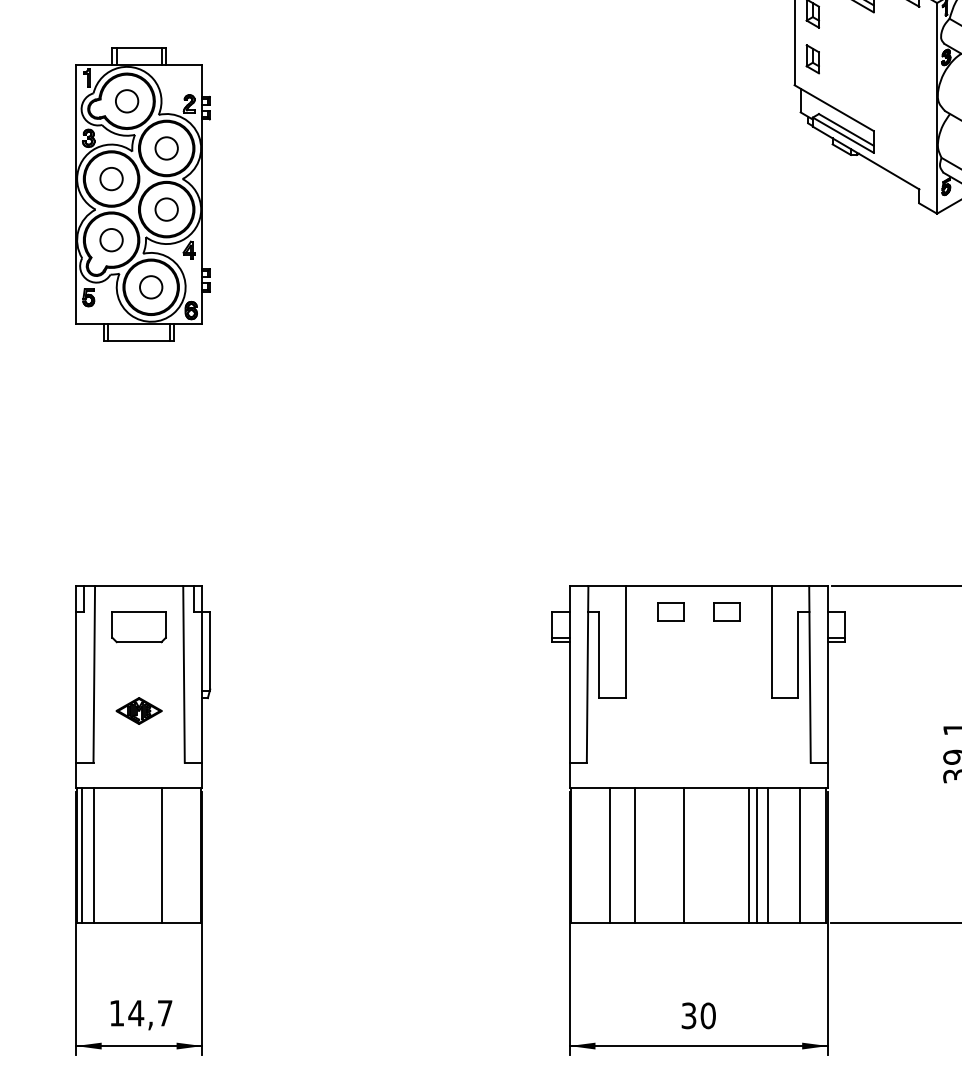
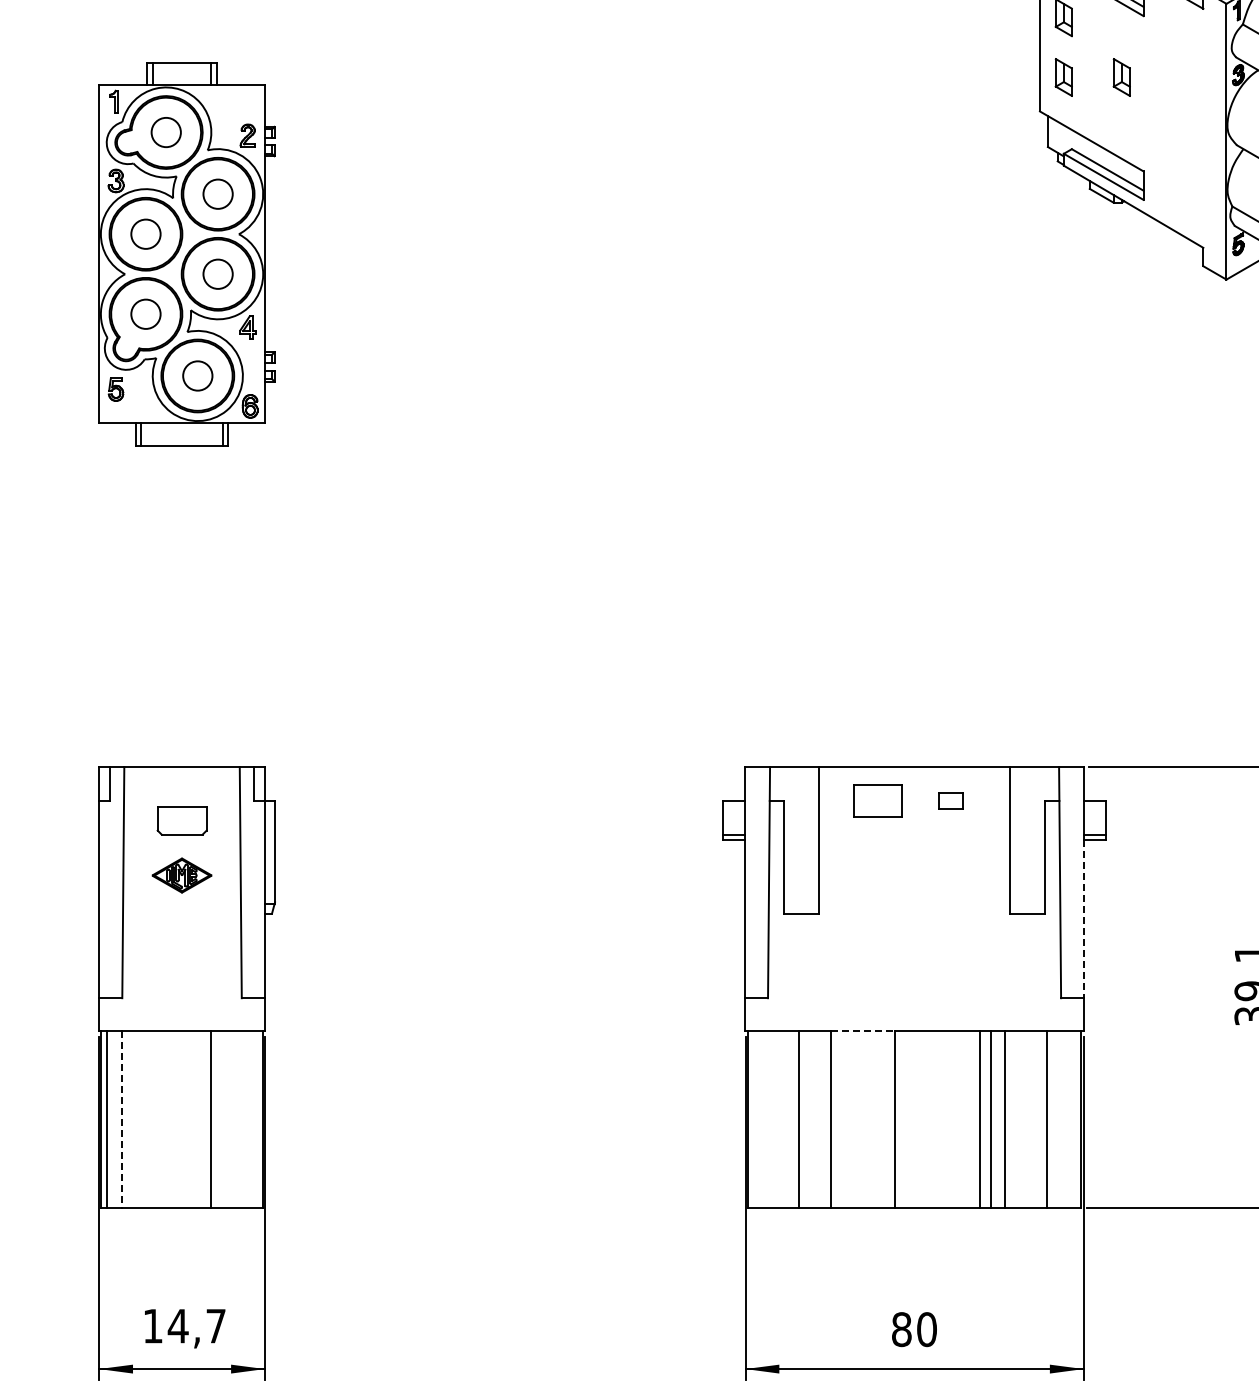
part: (856, 59) -> (1121, 77), added
part: (670, 611) -> (877, 800), size x1.4
part: (726, 611) -> (950, 800), size x0.7
part: (139, 626) -> (182, 820), size x0.7
line: (827, 702) -> (1083, 919), solid -> dashed
part: (138, 710) -> (181, 875), moved
line: (659, 787) -> (862, 1030), solid -> dashed
line: (93, 855) -> (122, 1119), solid -> dashed
text: (688, 1015) -> (901, 1329), 30 -> 80

